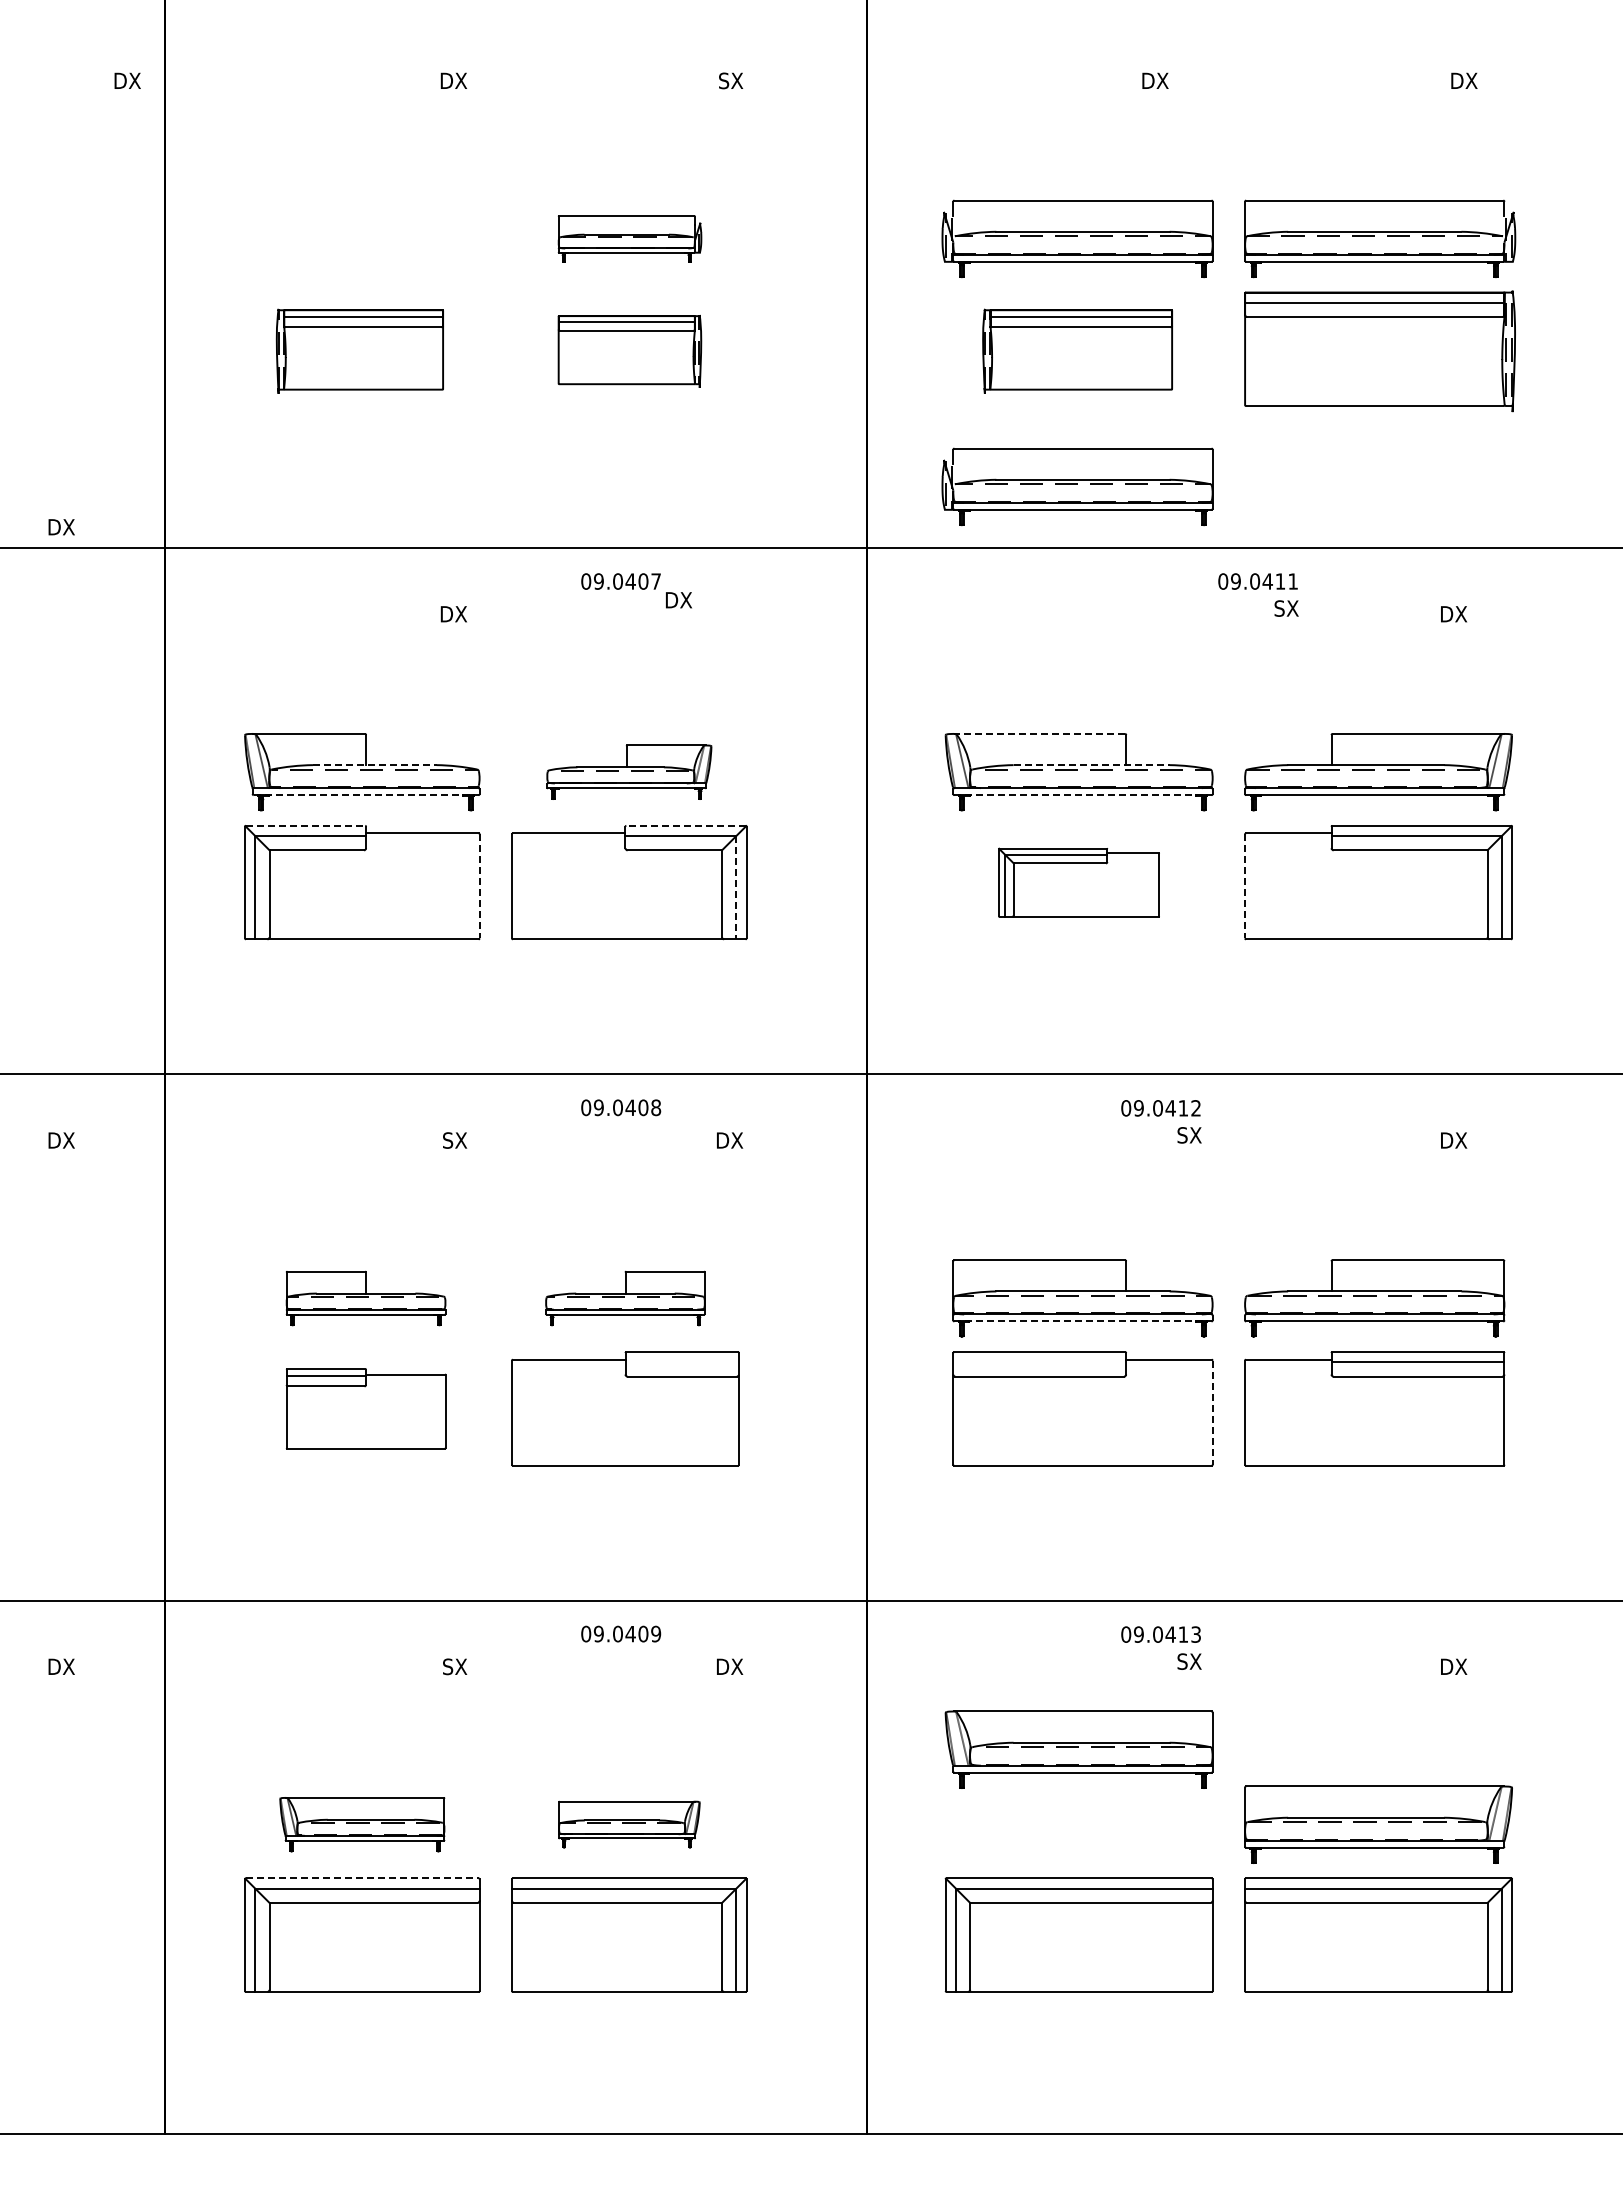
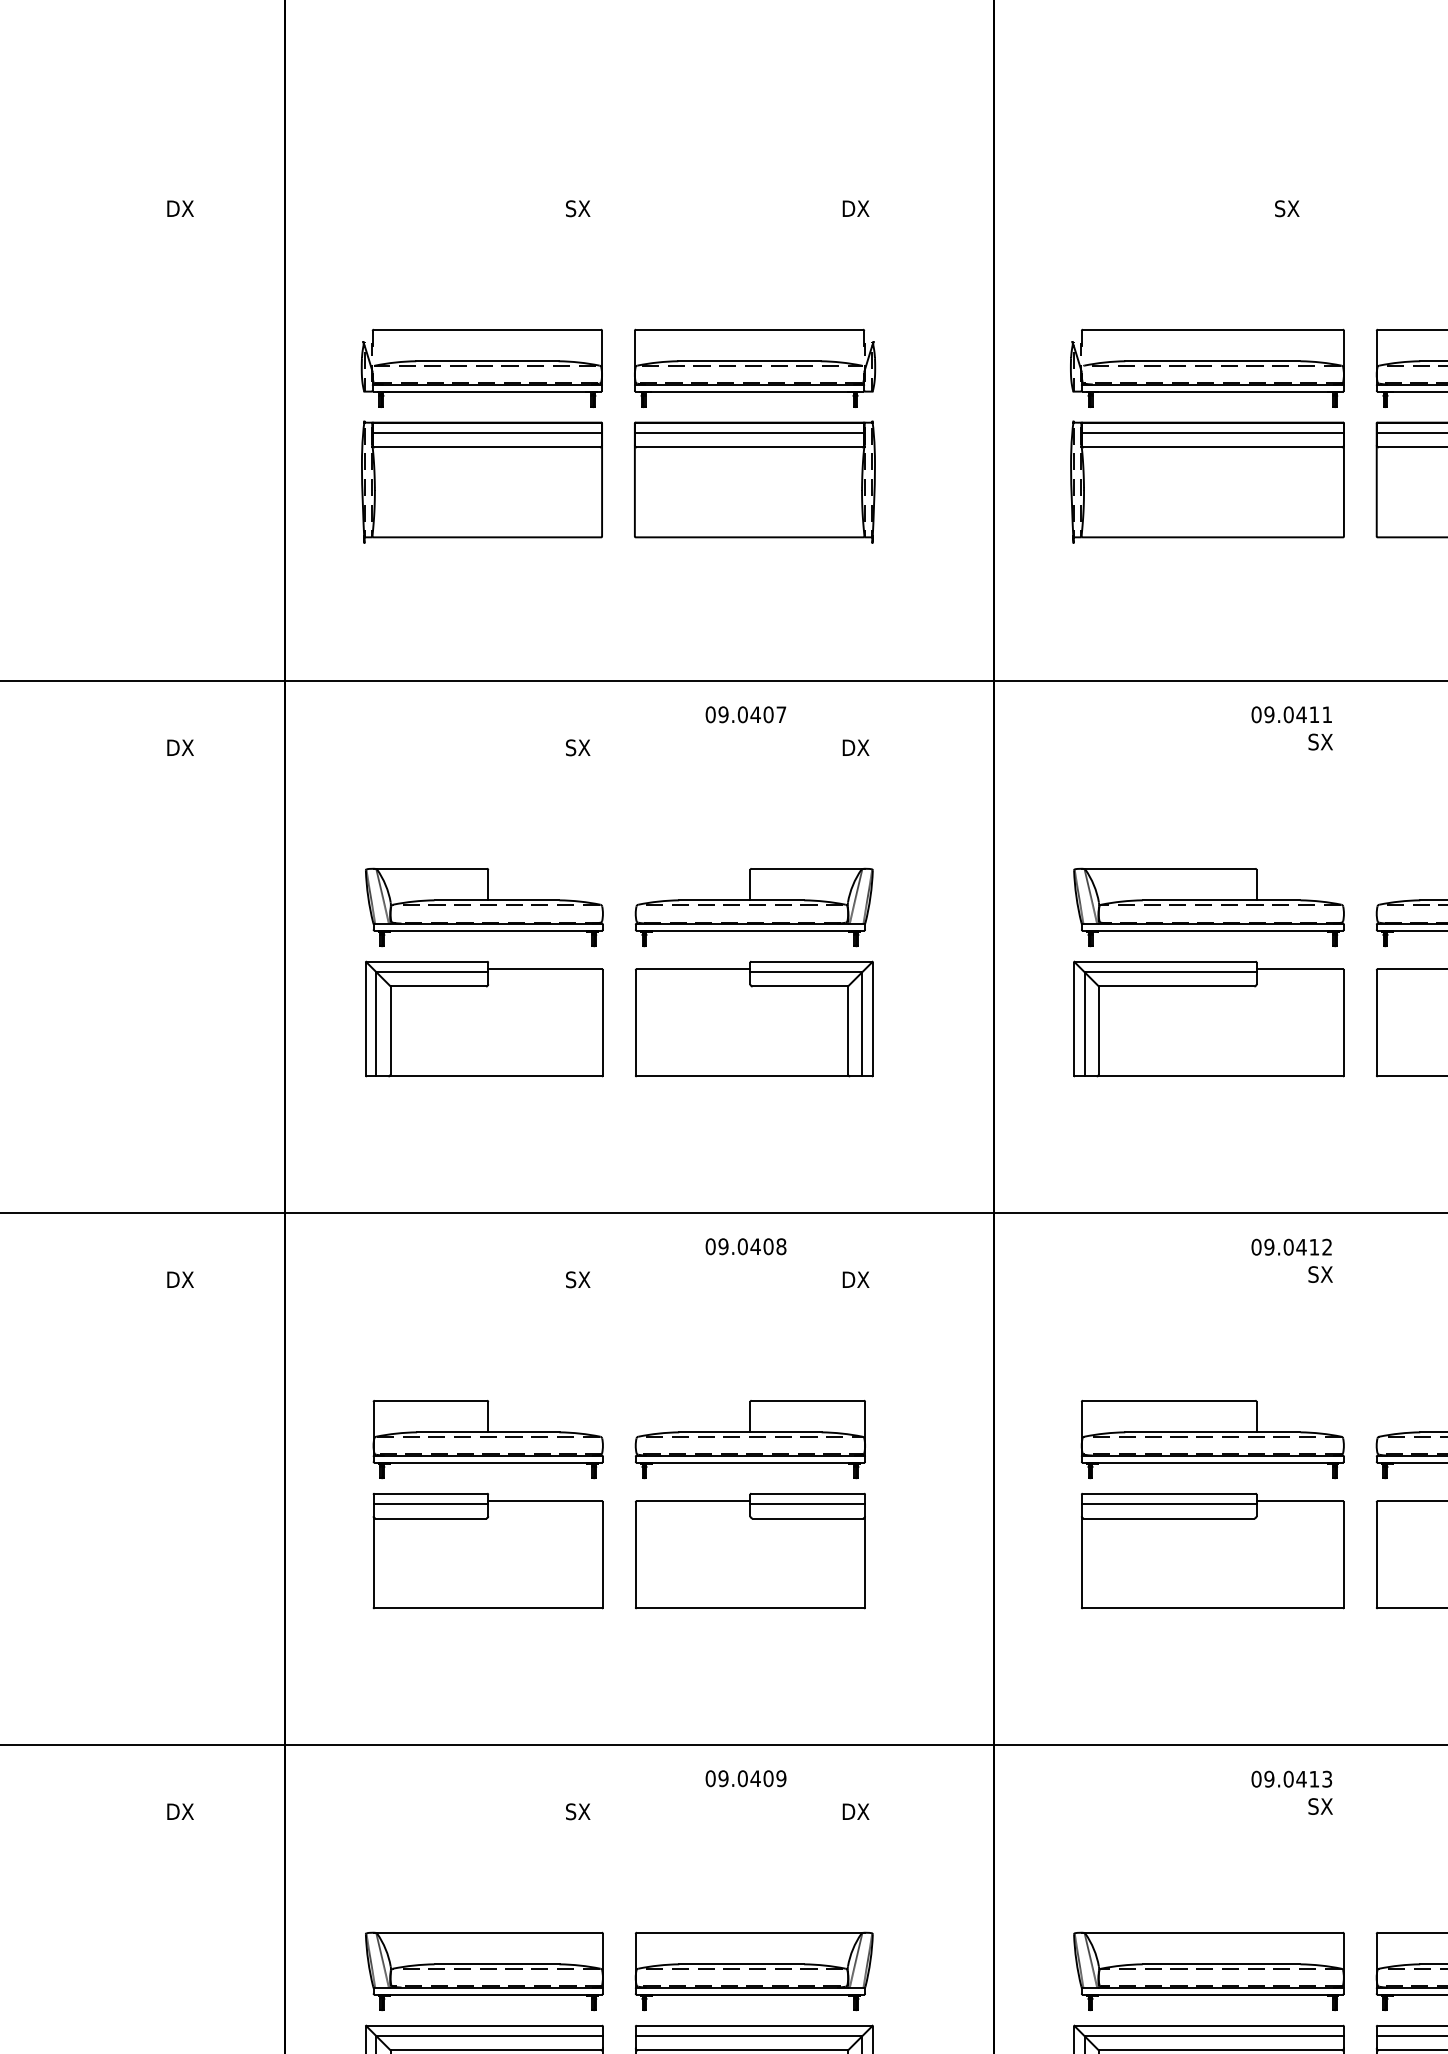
text: (127, 80) -> (180, 208), moved
text: (446, 80) -> (569, 208), DX -> SX
text: (722, 80) -> (848, 208), SX -> DX
text: (1148, 80) -> (1279, 208), DX -> SX
part: (359, 238) -> (481, 368), added
part: (629, 238) -> (754, 368), size x1.67
part: (359, 351) -> (481, 482), size x1.43
part: (629, 351) -> (754, 482), size x1.67
part: (1077, 351) -> (1207, 482), size x1.43
part: (1077, 486) -> (1207, 618), removed
text: (61, 527) -> (180, 748), moved
text: (1258, 594) -> (1292, 727), moved
text: (678, 600) -> (855, 748), moved
text: (446, 613) -> (569, 747), DX -> SX
line: (1039, 733) -> (1168, 868), dashed -> solid
line: (374, 765) -> (496, 900), dashed -> solid
line: (1092, 765) -> (1222, 900), dashed -> solid
part: (629, 772) -> (754, 907), size x1.43
line: (366, 795) -> (488, 931), dashed -> solid
line: (1083, 795) -> (1213, 931), dashed -> solid
line: (305, 825) -> (426, 961), dashed -> solid
line: (686, 825) -> (812, 961), dashed -> solid
part: (1078, 882) -> (1208, 1018), size x1.67
line: (479, 886) -> (602, 1023), dashed -> solid
line: (1245, 886) -> (1377, 1023), dashed -> solid
line: (736, 887) -> (862, 1024), dashed -> solid
part: (365, 1298) -> (487, 1439), size x1.43
part: (625, 1298) -> (750, 1439), size x1.43
line: (1082, 1321) -> (1212, 1462), dashed -> solid
line: (681, 1362) -> (807, 1504), added
line: (1039, 1362) -> (1168, 1504), added
part: (365, 1408) -> (487, 1550), size x1.43
line: (1212, 1413) -> (1343, 1555), dashed -> solid
part: (1078, 1749) -> (1208, 1971), moved
part: (362, 1824) -> (484, 1971), size x1.43
part: (629, 1824) -> (754, 1971), size x1.67
line: (362, 1878) -> (484, 2025), dashed -> solid

